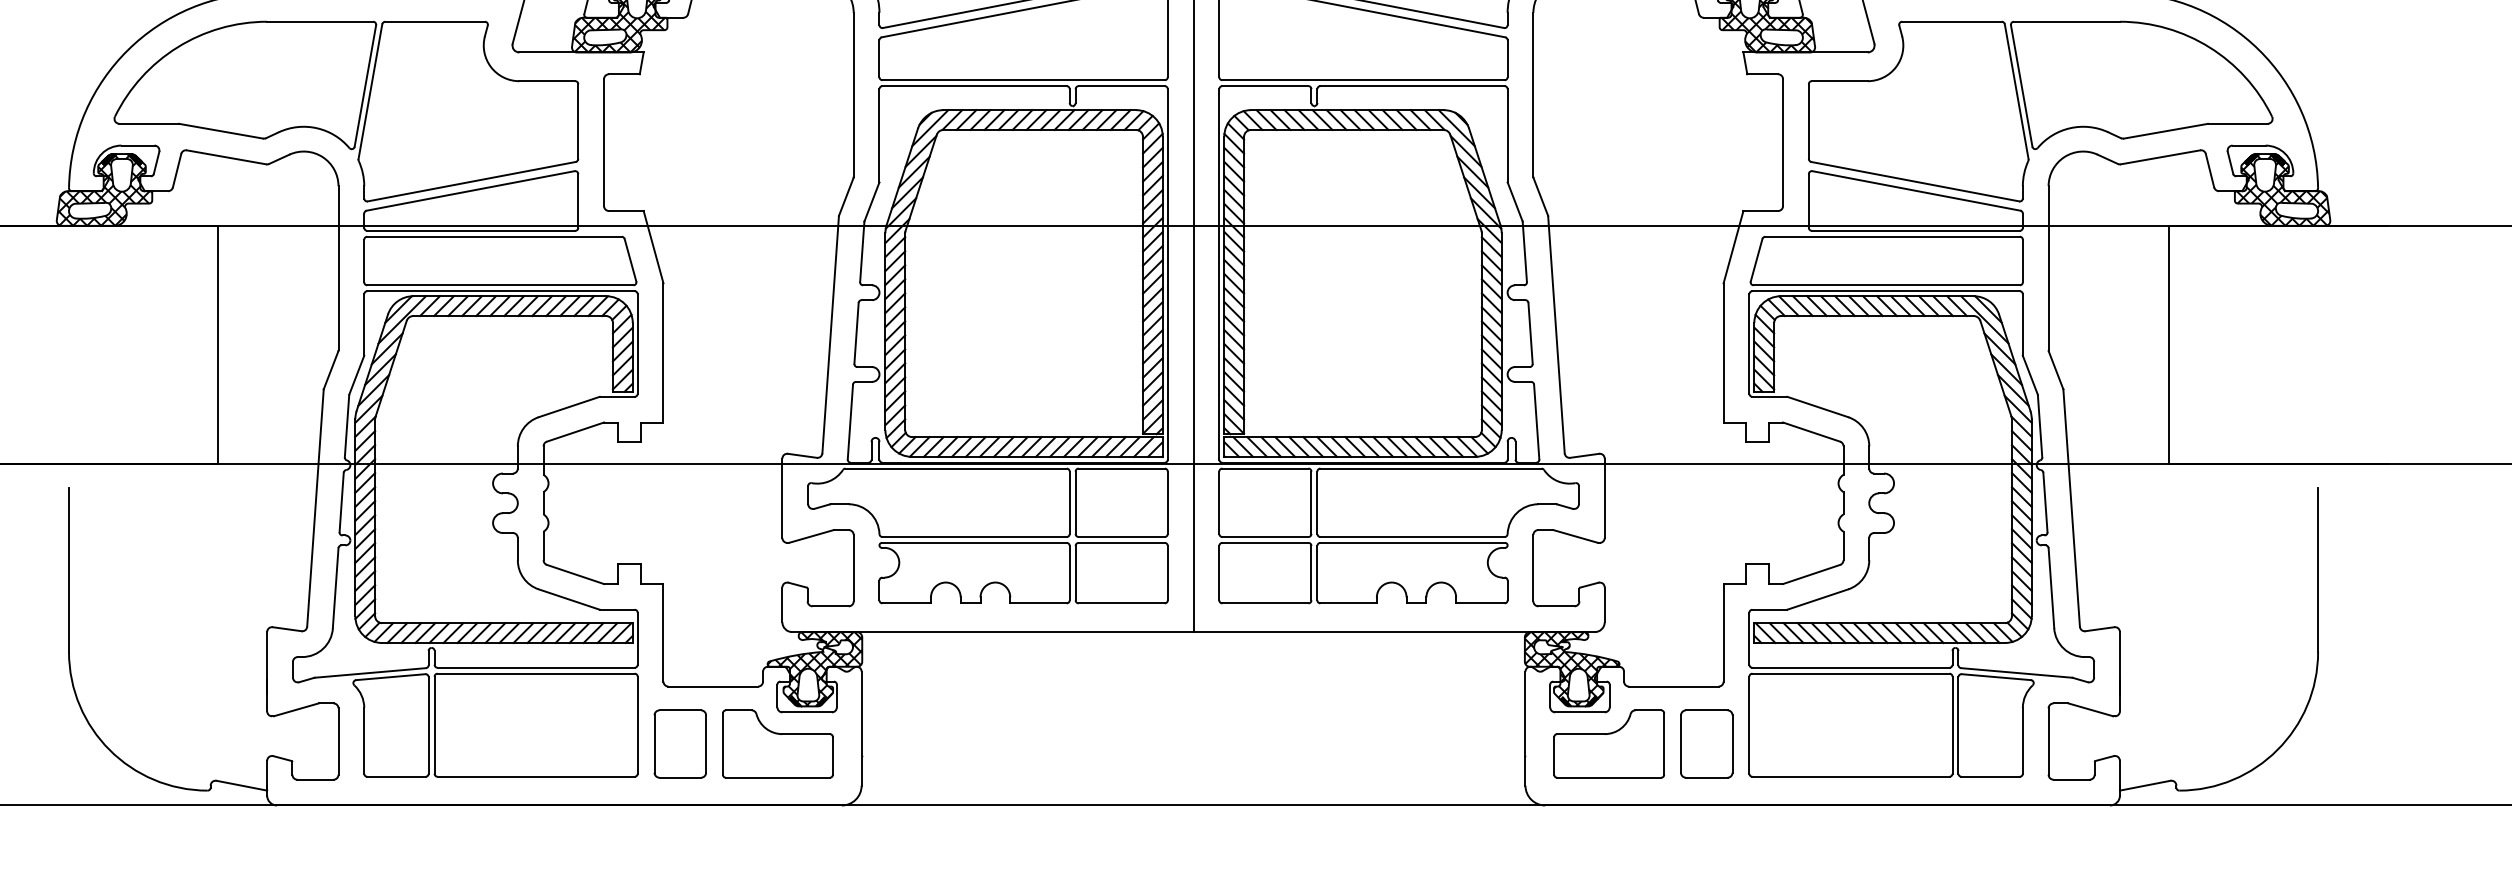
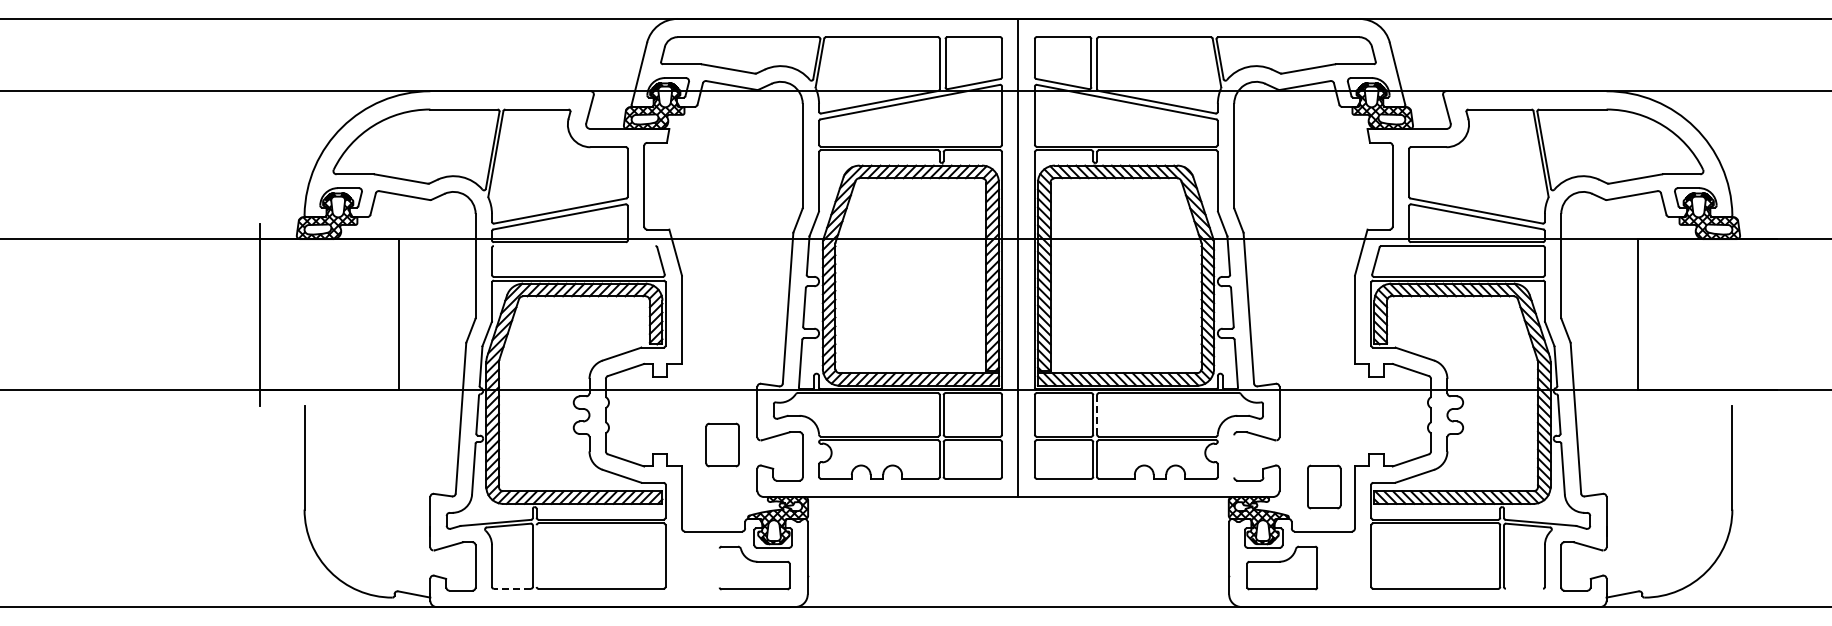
line: (494, 237) -> (574, 246), removed
line: (1318, 502) -> (1097, 414), solid -> dashed
line: (1533, 568) -> (1234, 456), removed
line: (434, 724) -> (536, 555), removed
part: (680, 743) -> (722, 444), moved
line: (722, 743) -> (719, 567), removed
part: (1707, 743) -> (1324, 486), moved
line: (396, 776) -> (512, 588), solid -> dashed
line: (1990, 776) -> (1524, 588), removed

